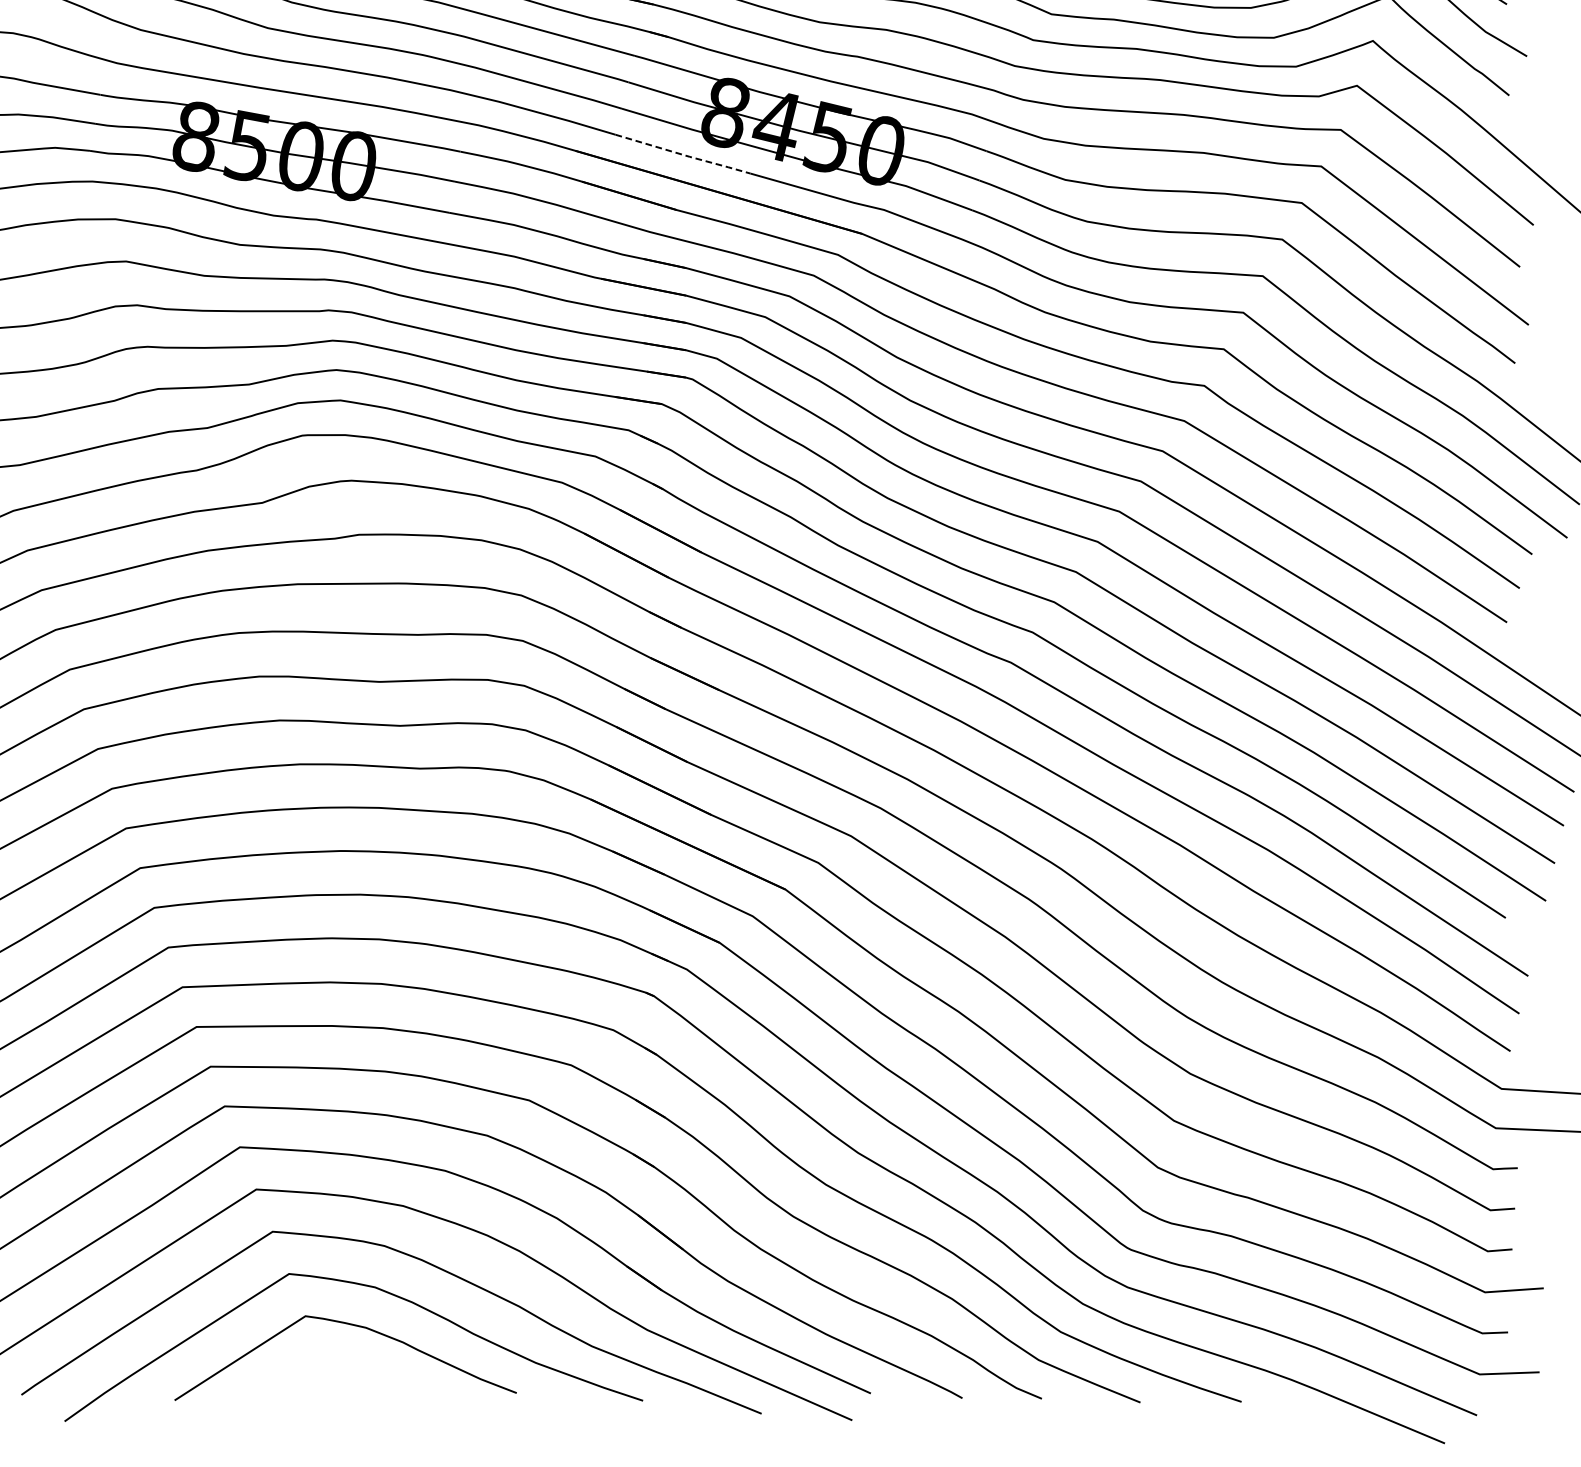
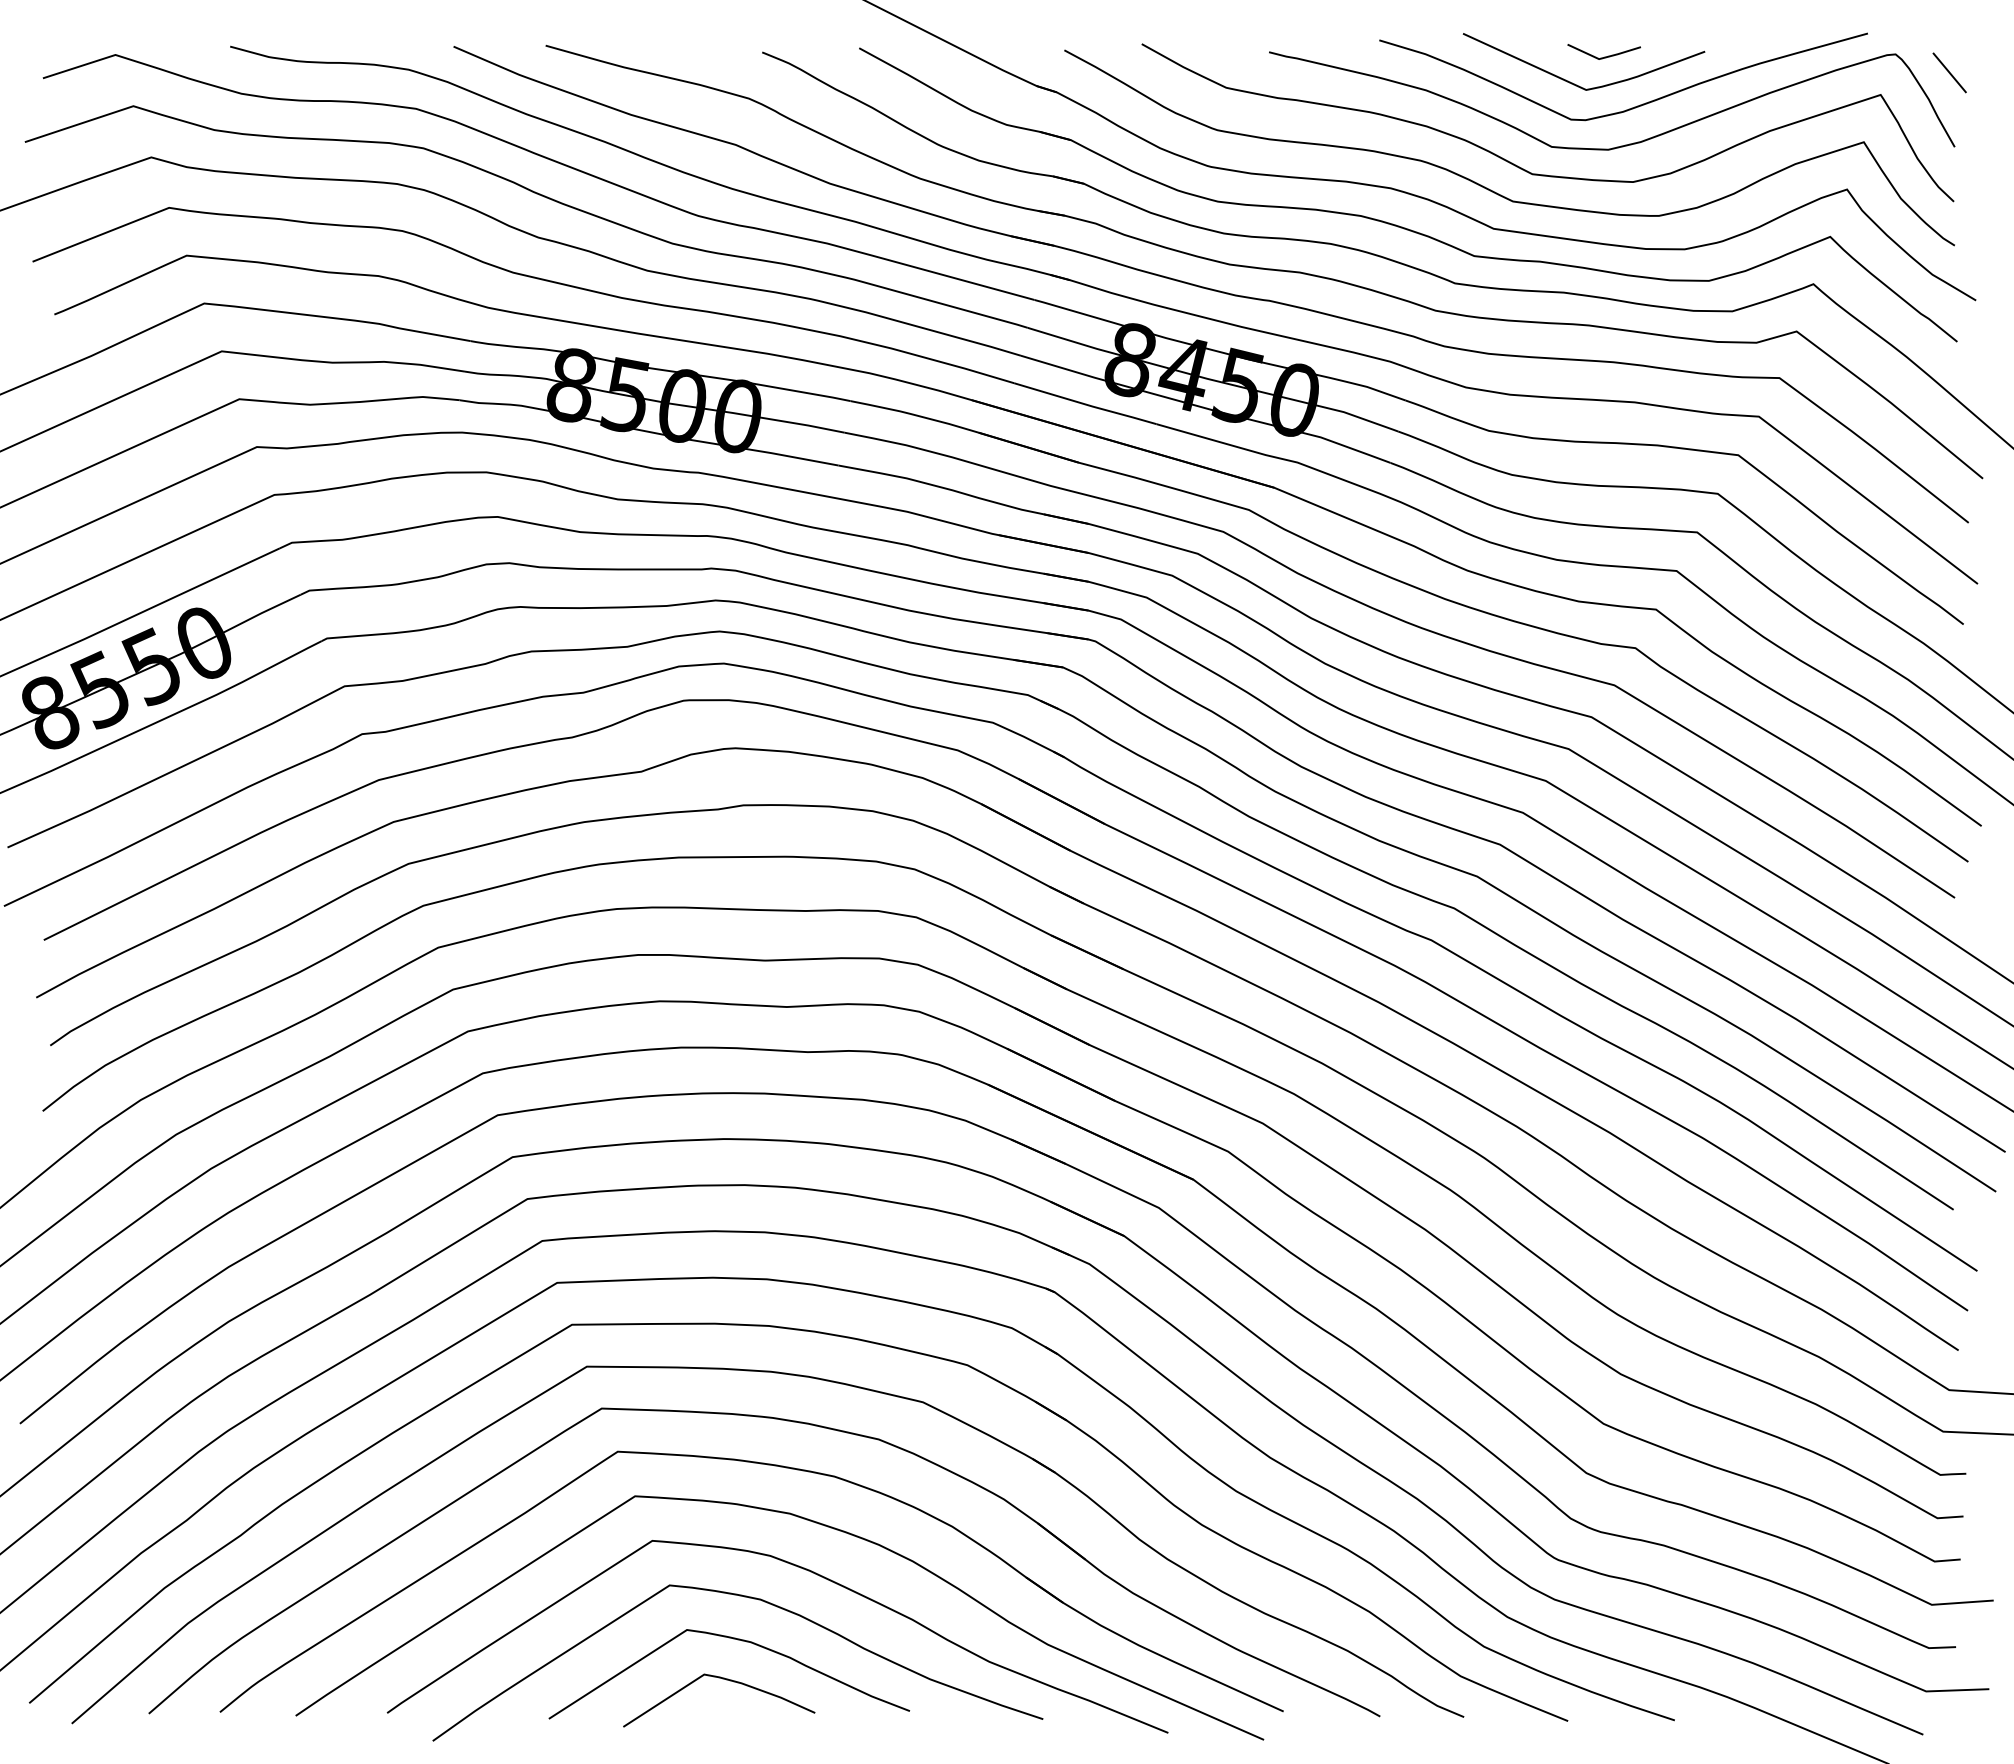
line: (684, 154) -> (1086, 404), dashed -> solid
curve: (342, 1364) -> (726, 1680), added

